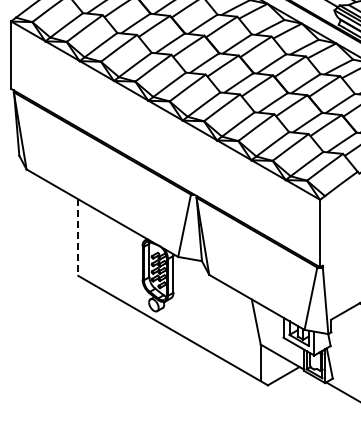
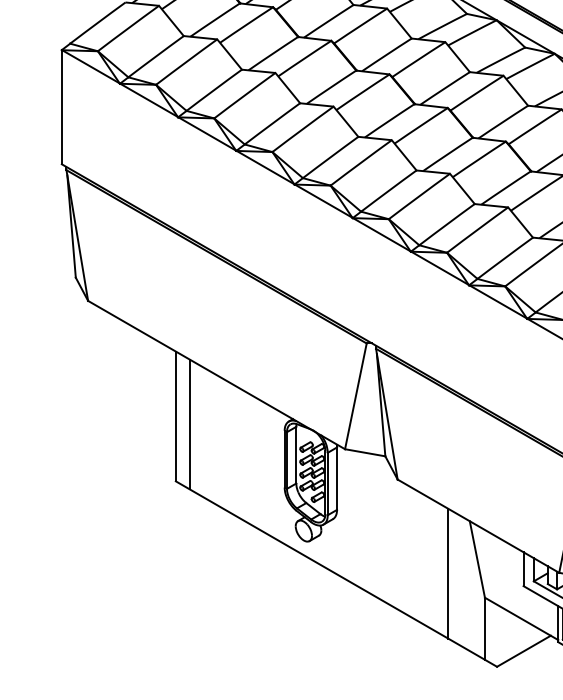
line: (78, 238) -> (176, 417), dashed -> solid
line: (86, 242) -> (189, 424), added
line: (239, 330) -> (448, 573), added

